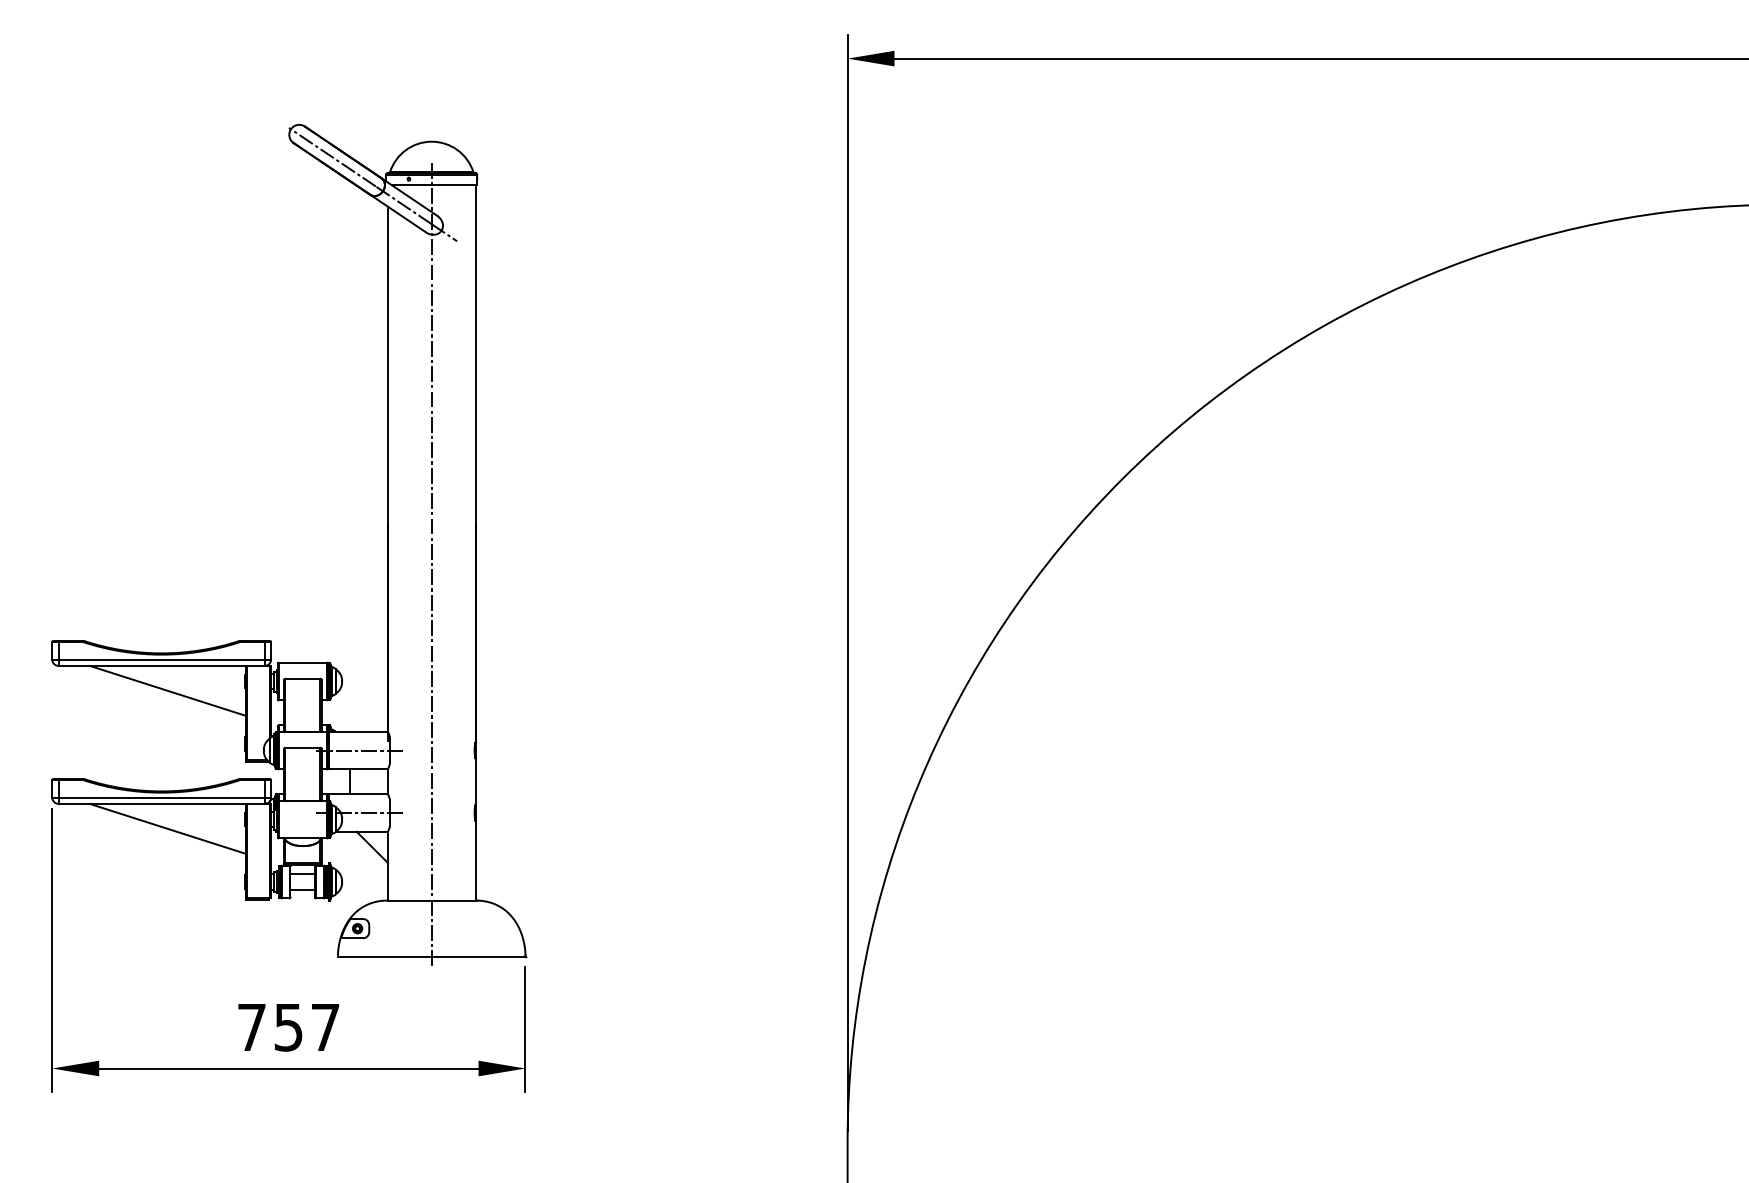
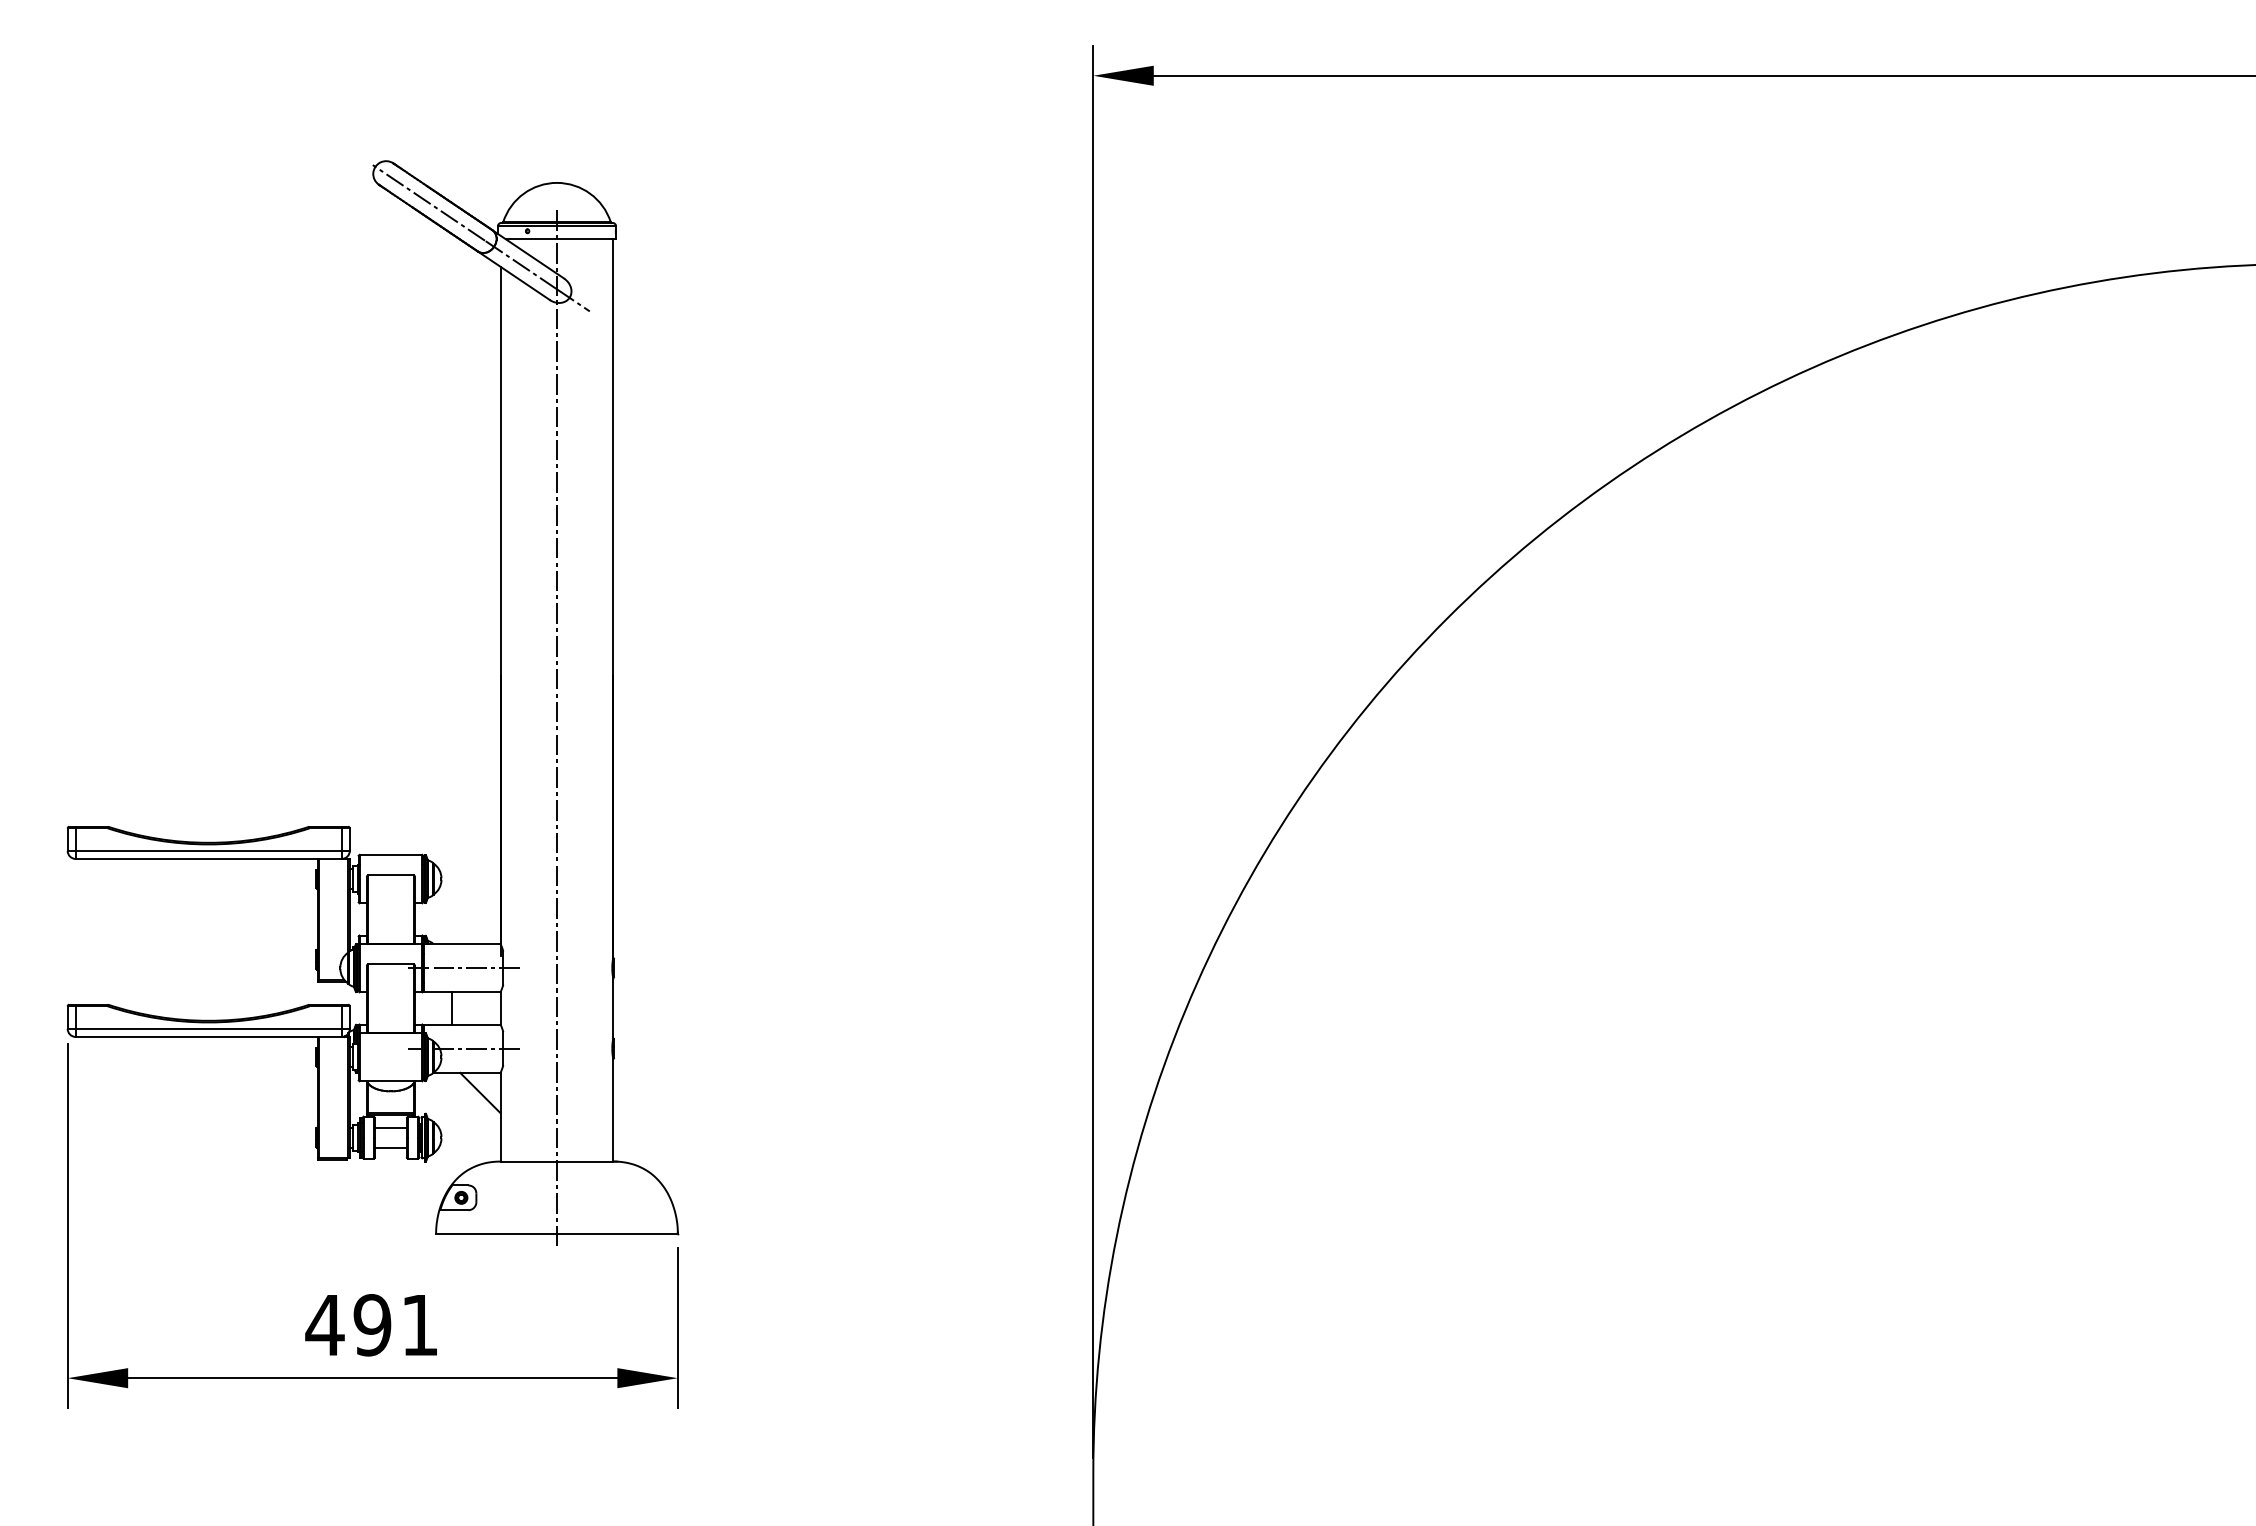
line: (167, 690) -> (216, 890), removed
line: (167, 828) -> (216, 1068), removed
text: (287, 1027) -> (371, 1325), 757 -> 491

